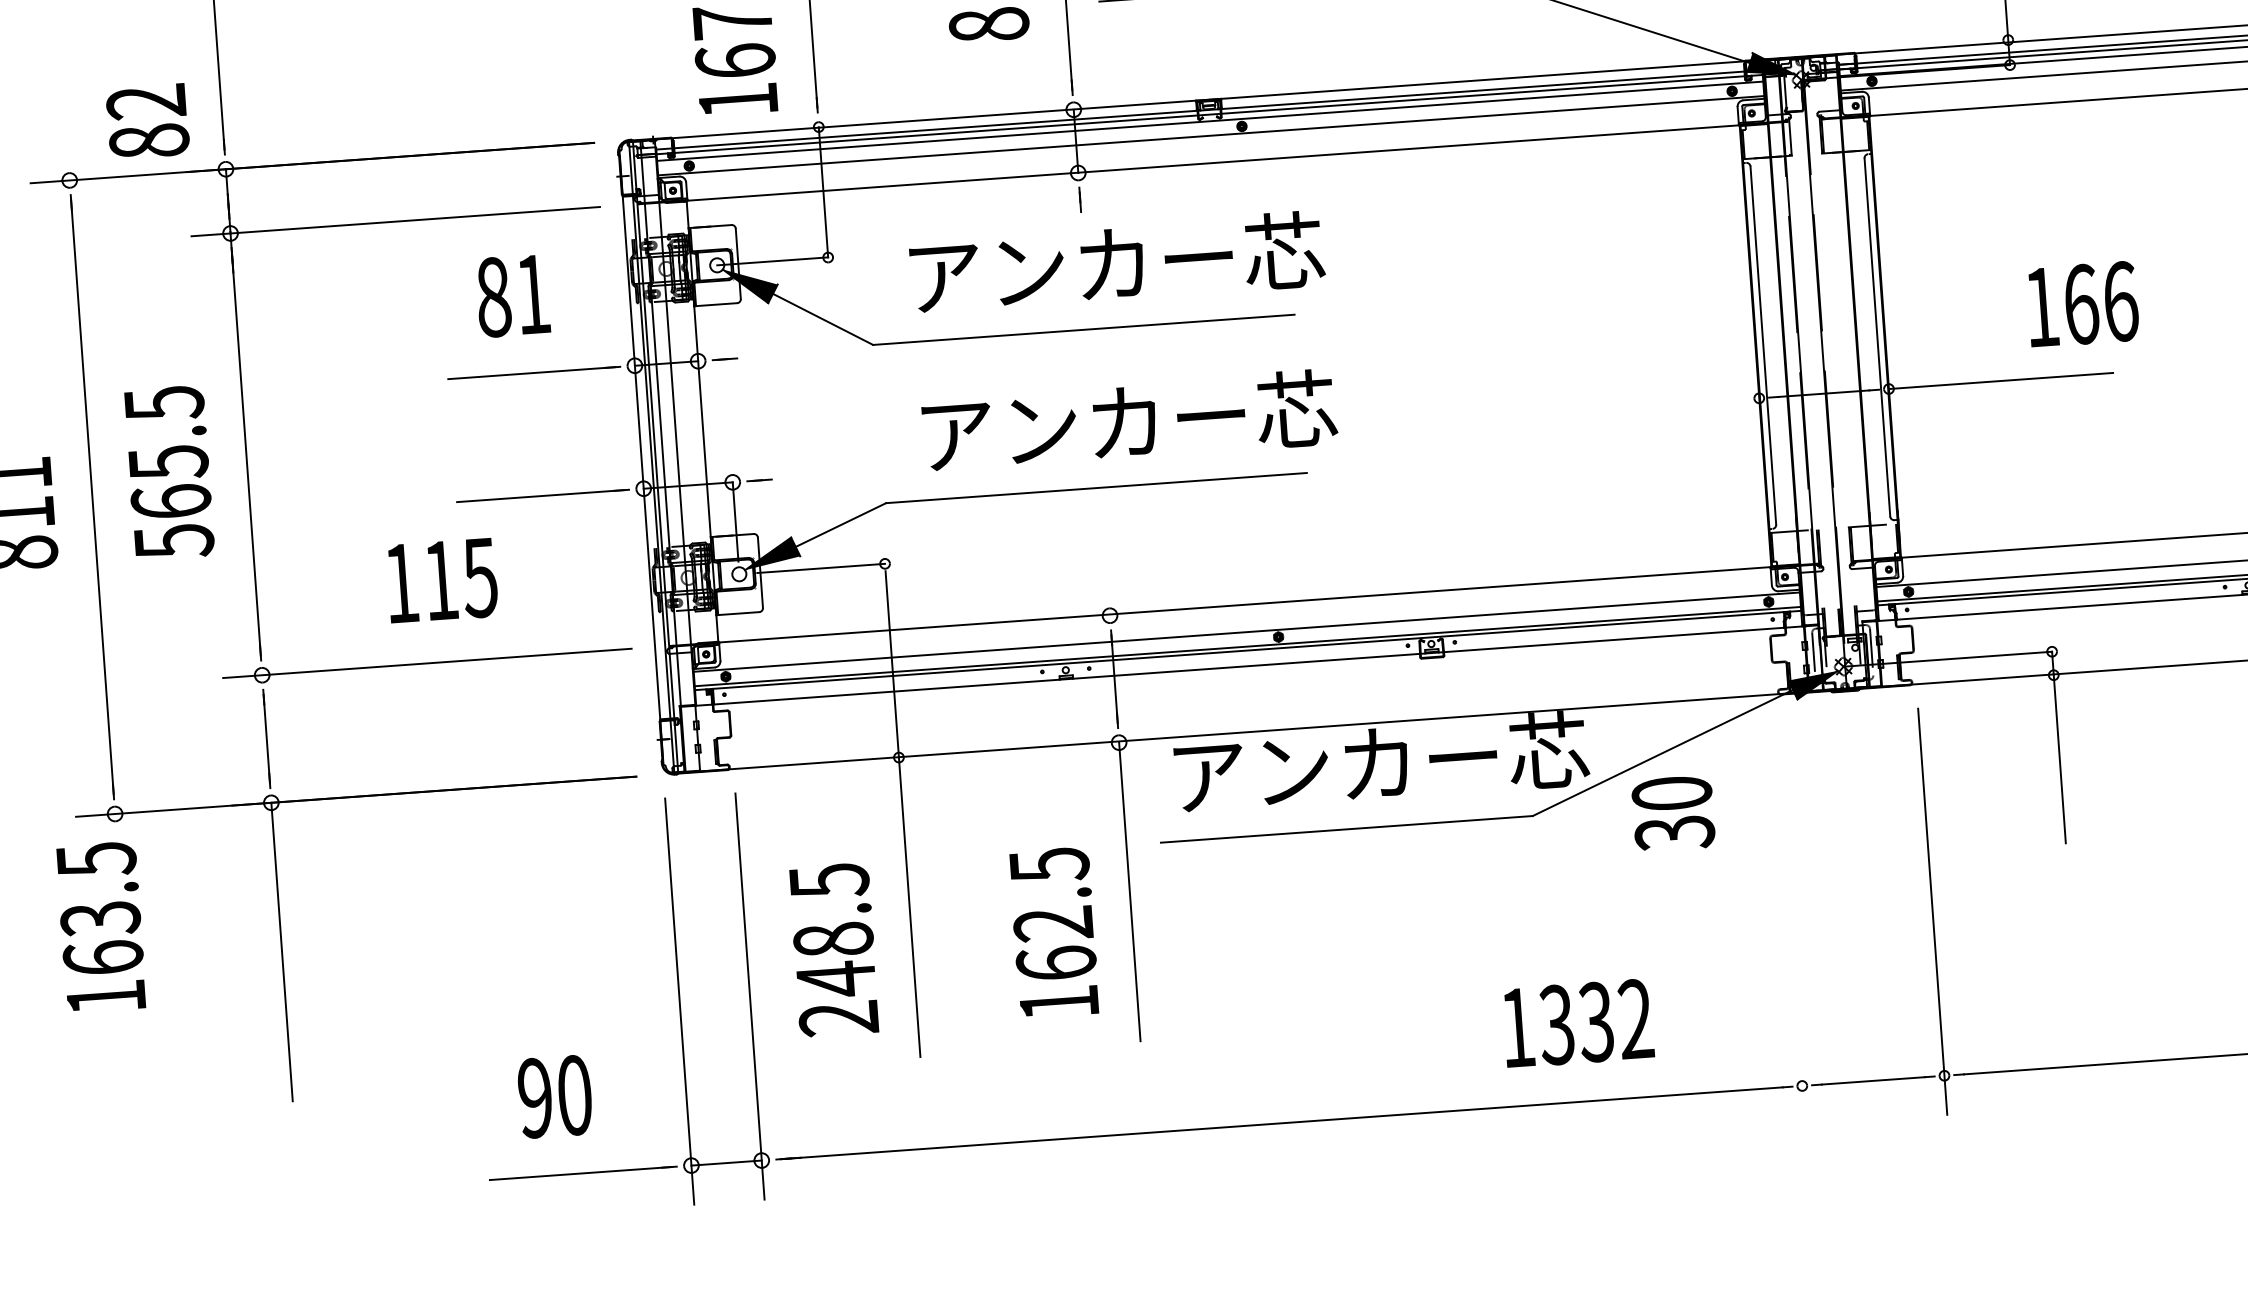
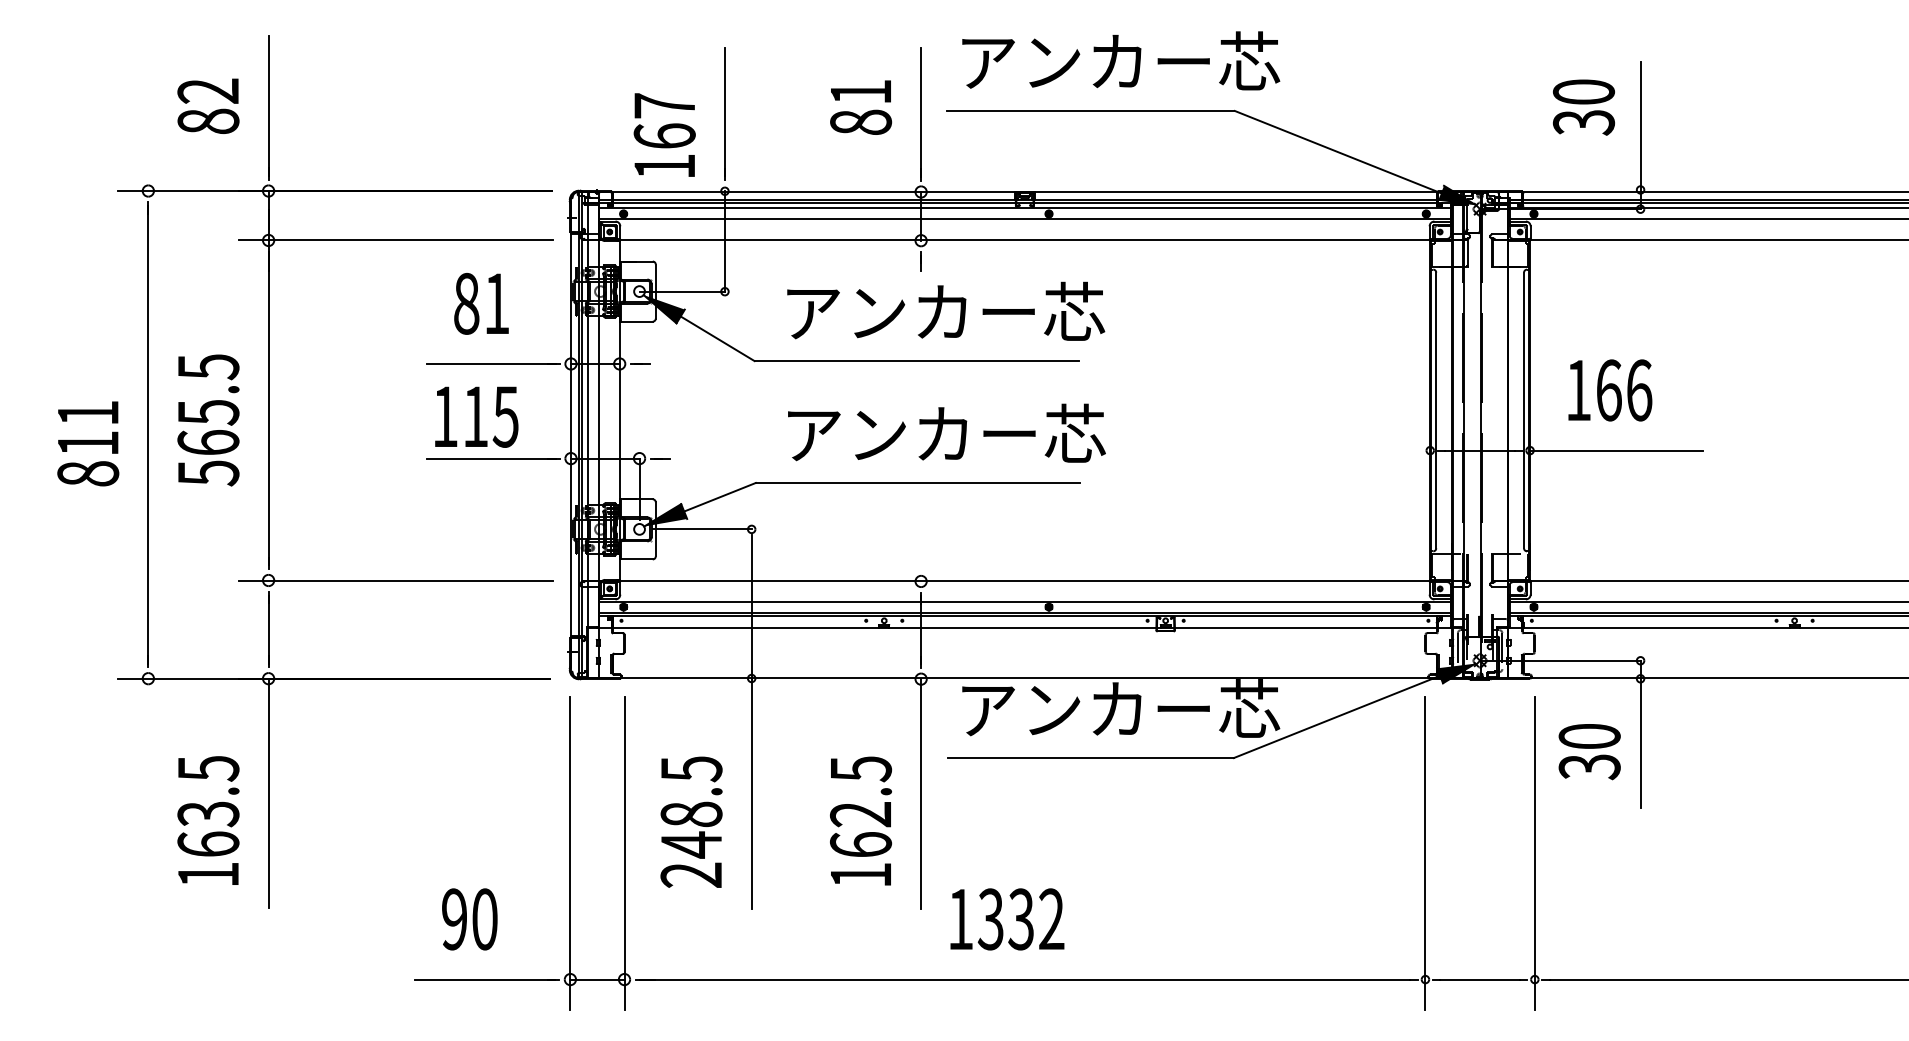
text: (147, 120) -> (208, 105), moved
text: (2083, 304) -> (1610, 390), moved
text: (441, 580) -> (476, 416), moved
text: (1673, 814) -> (1589, 752), moved
line: (1790, 922) -> (1425, 853), added
text: (101, 927) -> (208, 820), moved
text: (1578, 1023) -> (1007, 919), moved

